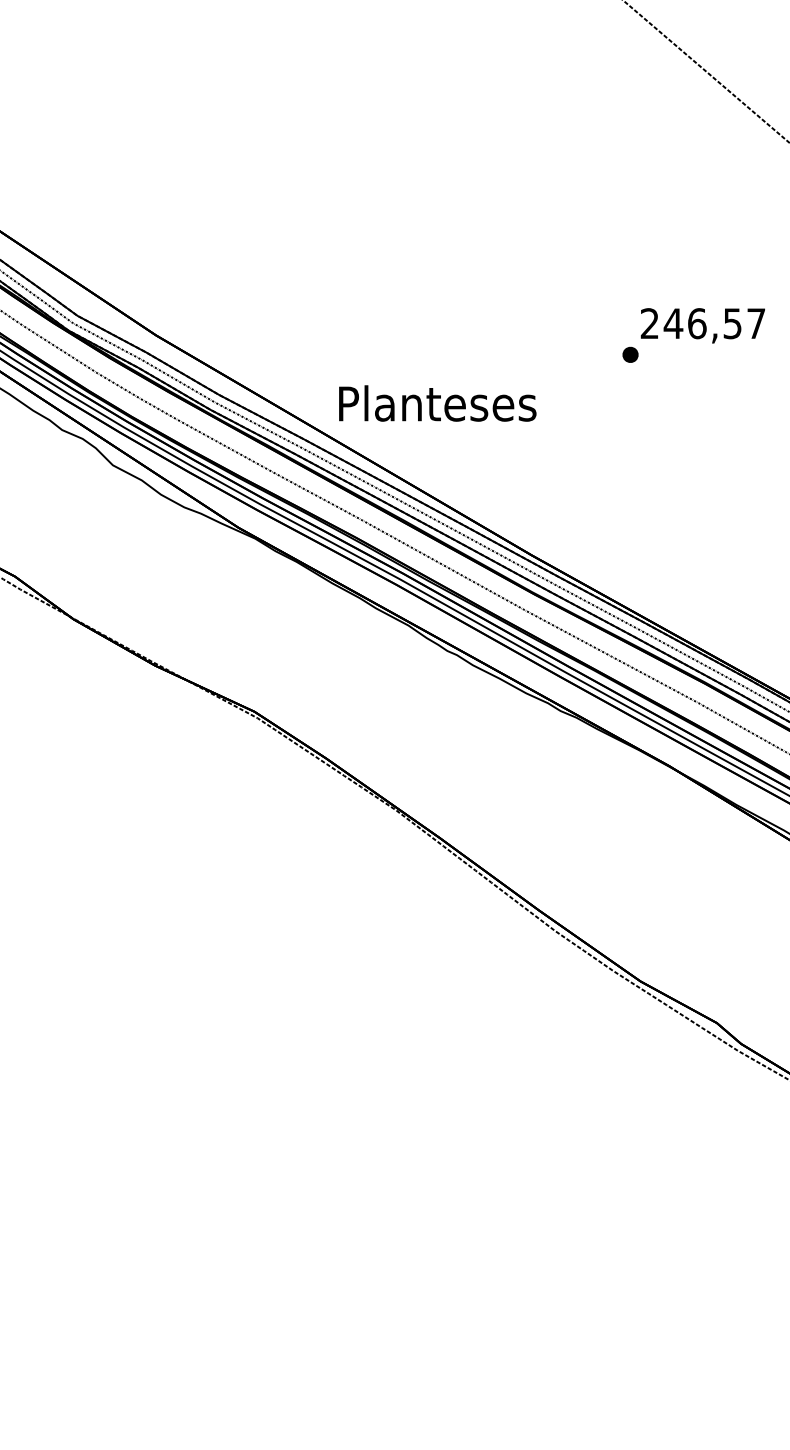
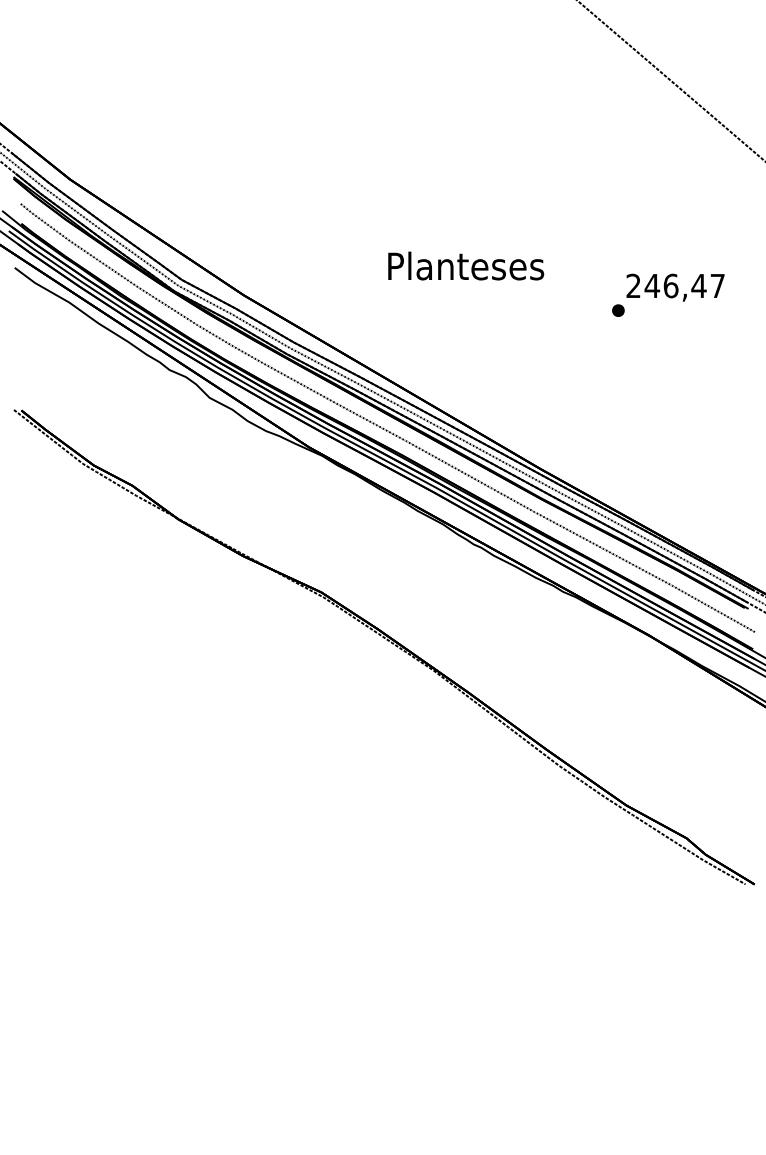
text: (731, 324) -> (698, 286), 246,57 -> 246,47
text: (438, 402) -> (466, 265), moved

